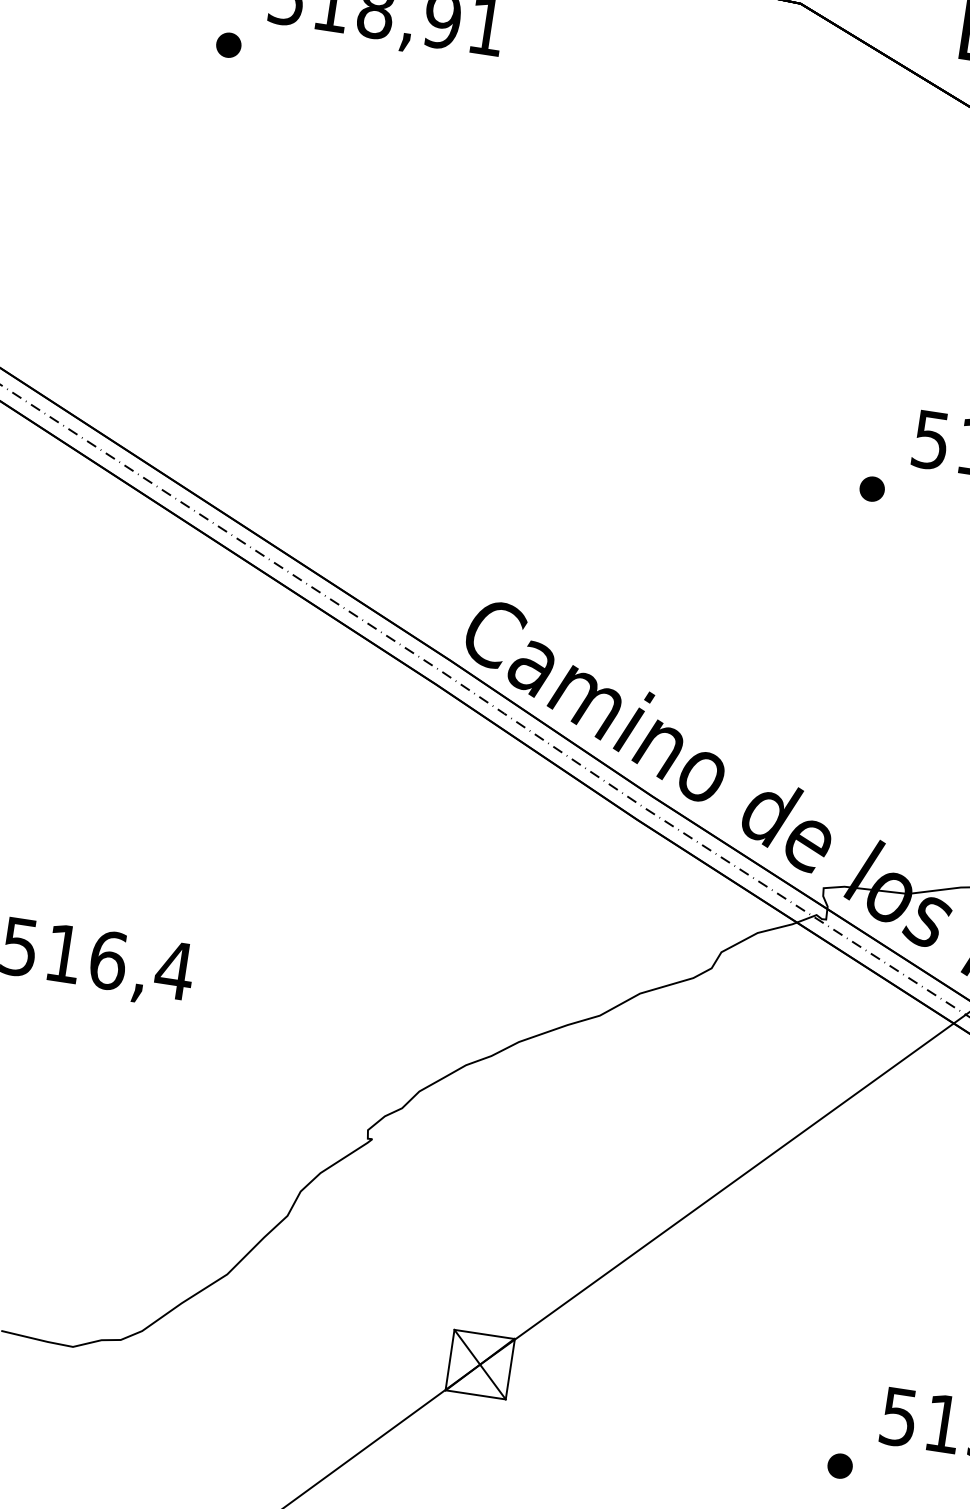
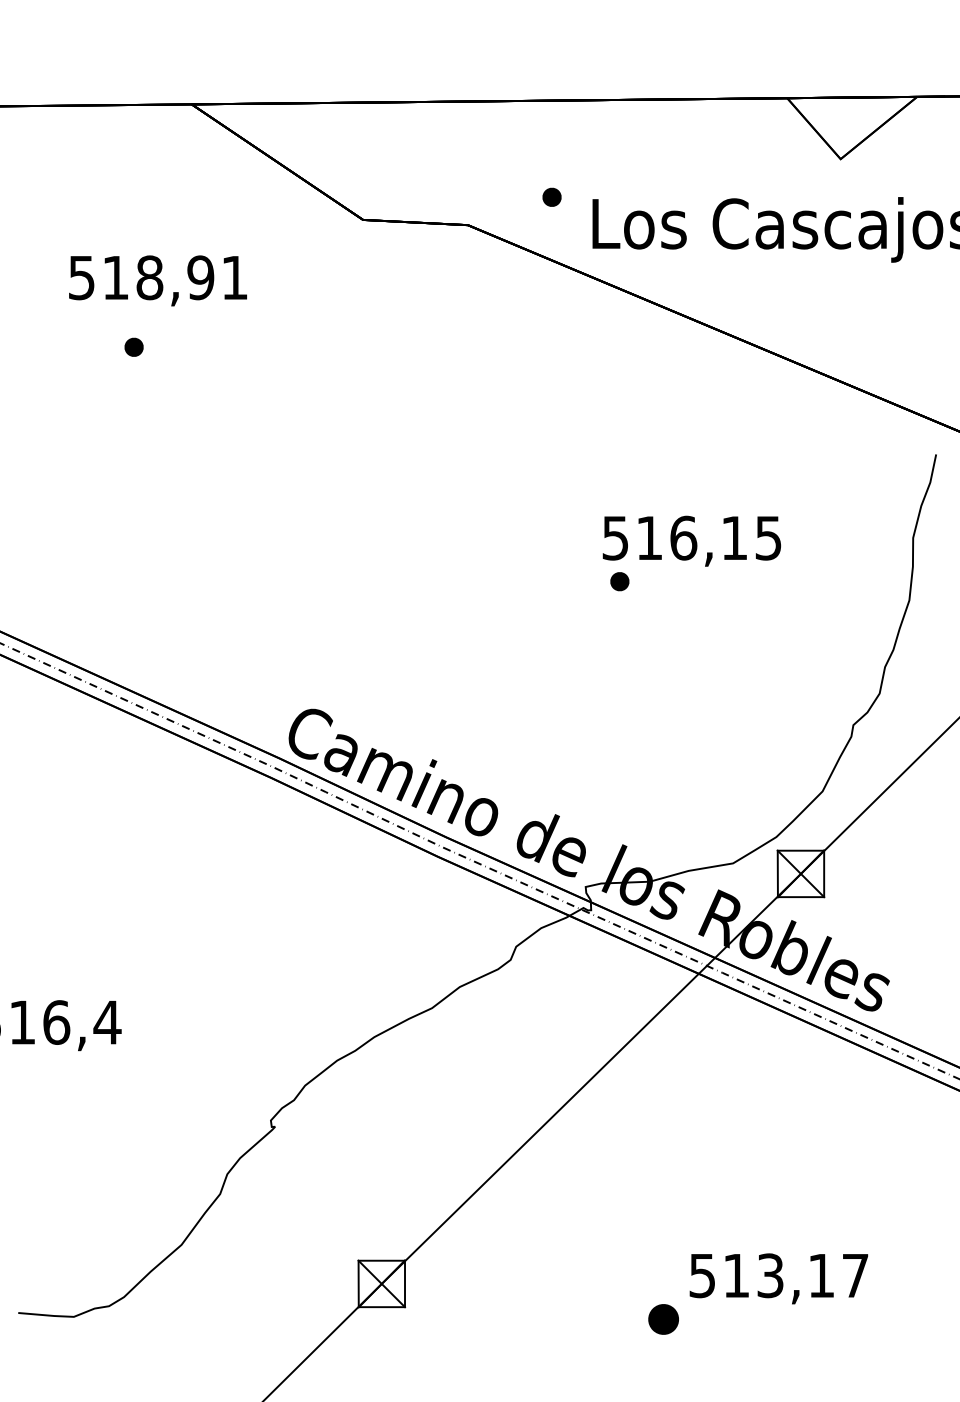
part: (228, 44) -> (133, 346), moved
part: (871, 488) -> (619, 581), moved
part: (839, 1465) -> (663, 1318), size x1.6

